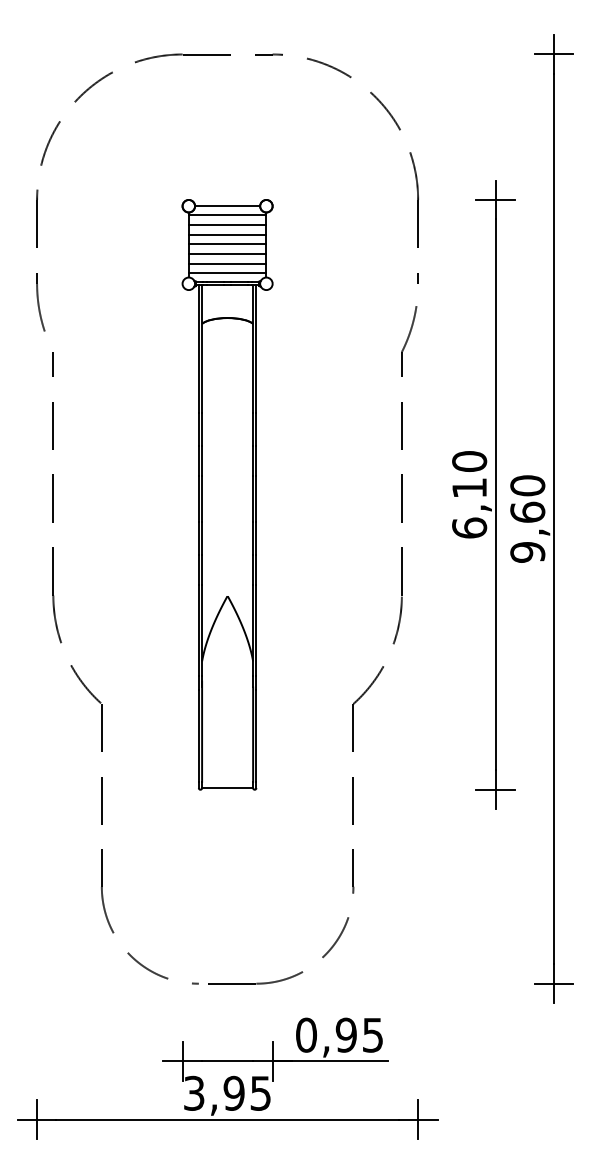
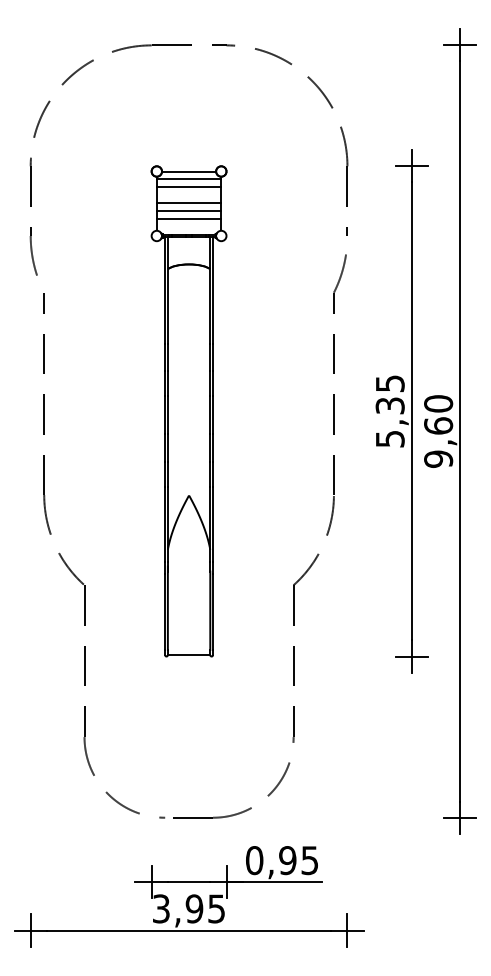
line: (228, 235) -> (189, 195), removed
line: (228, 273) -> (189, 227), removed
text: (468, 494) -> (389, 411), 6,10 -> 5,35

